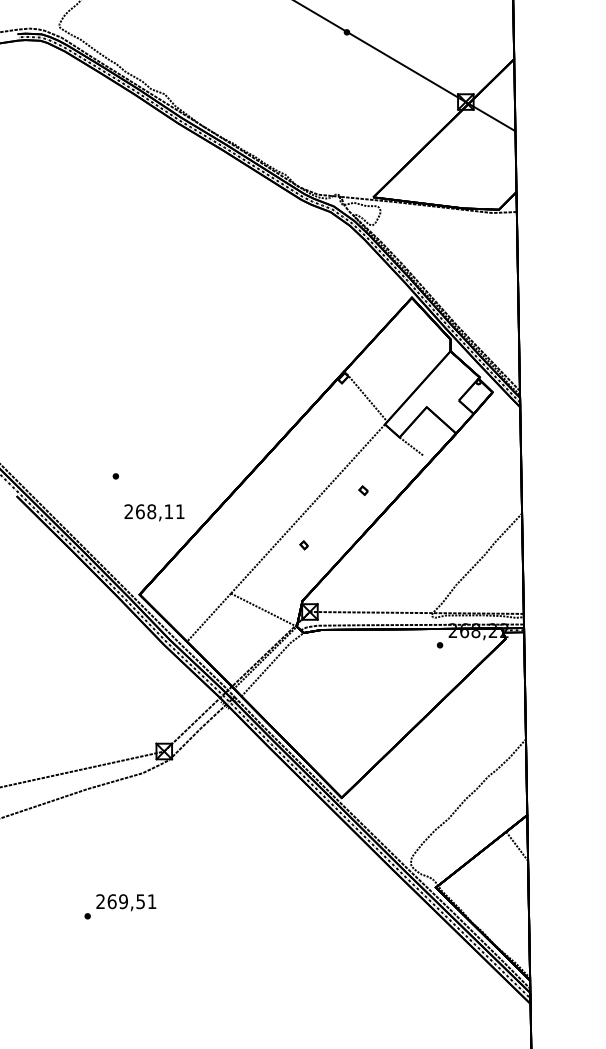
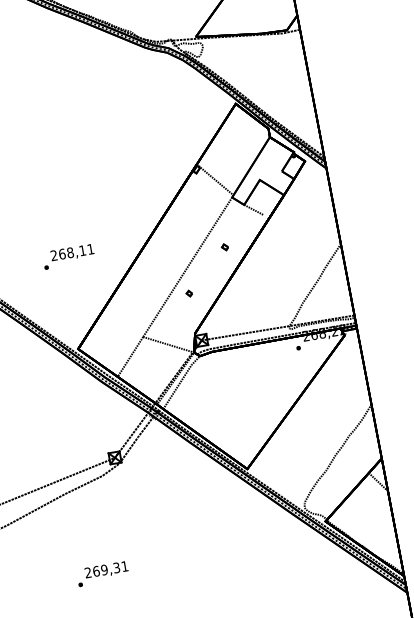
text: (154, 512) -> (72, 252), moved
text: (140, 901) -> (116, 567), 269,51 -> 269,31

